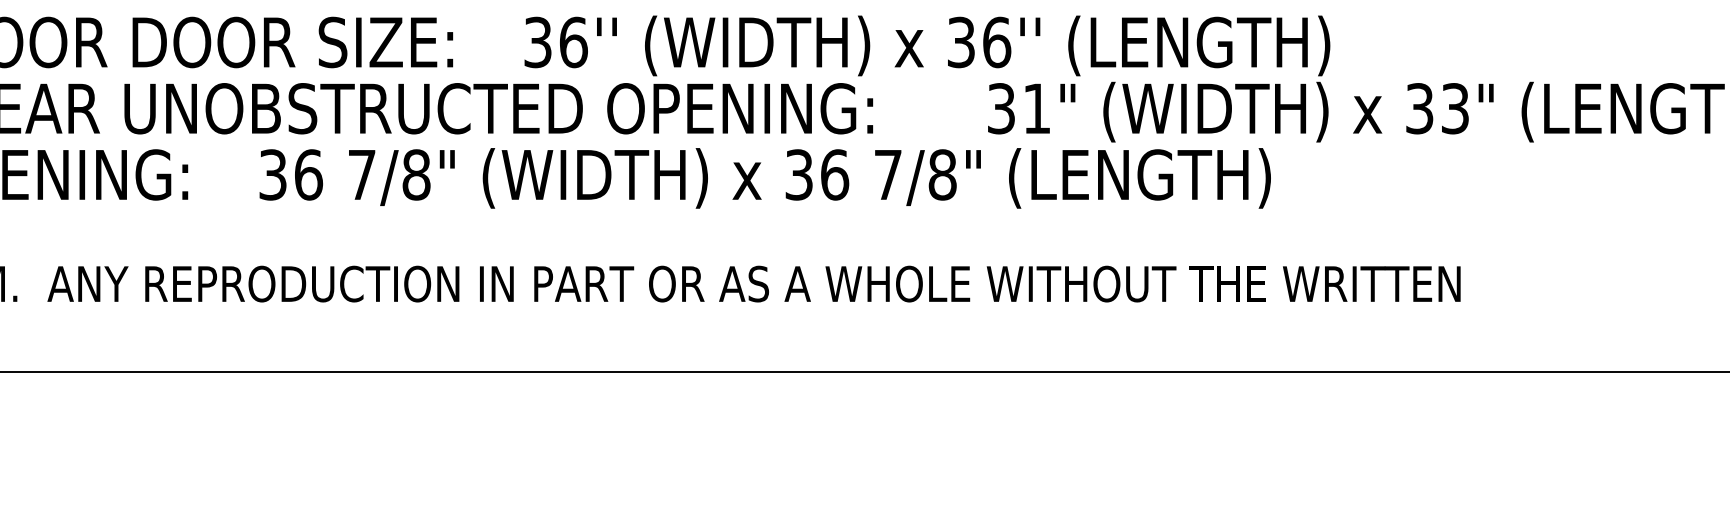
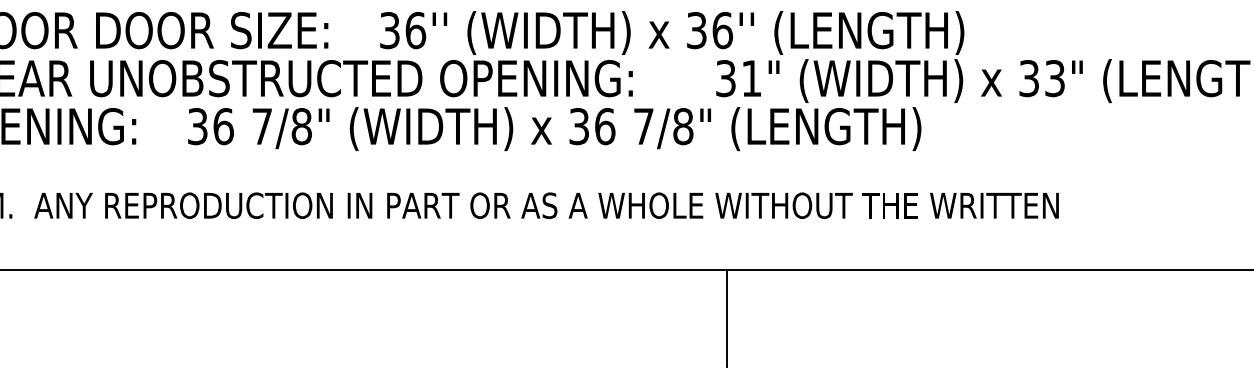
line: (1003, 439) -> (727, 318), added

